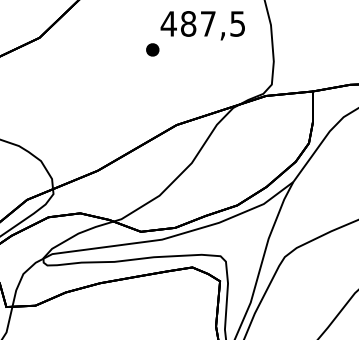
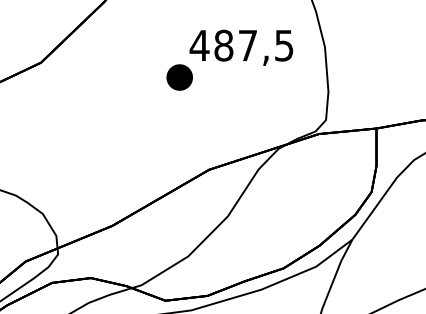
part: (152, 49) -> (179, 77), size x1.6

